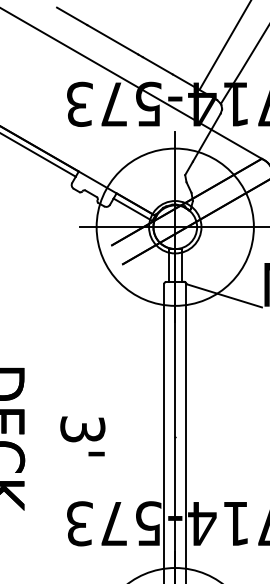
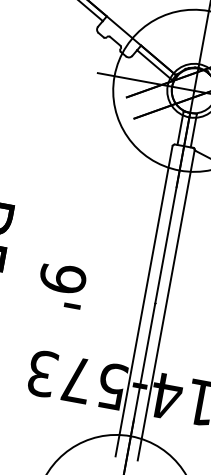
text: (82, 428) -> (62, 277), 3' -> 9'

